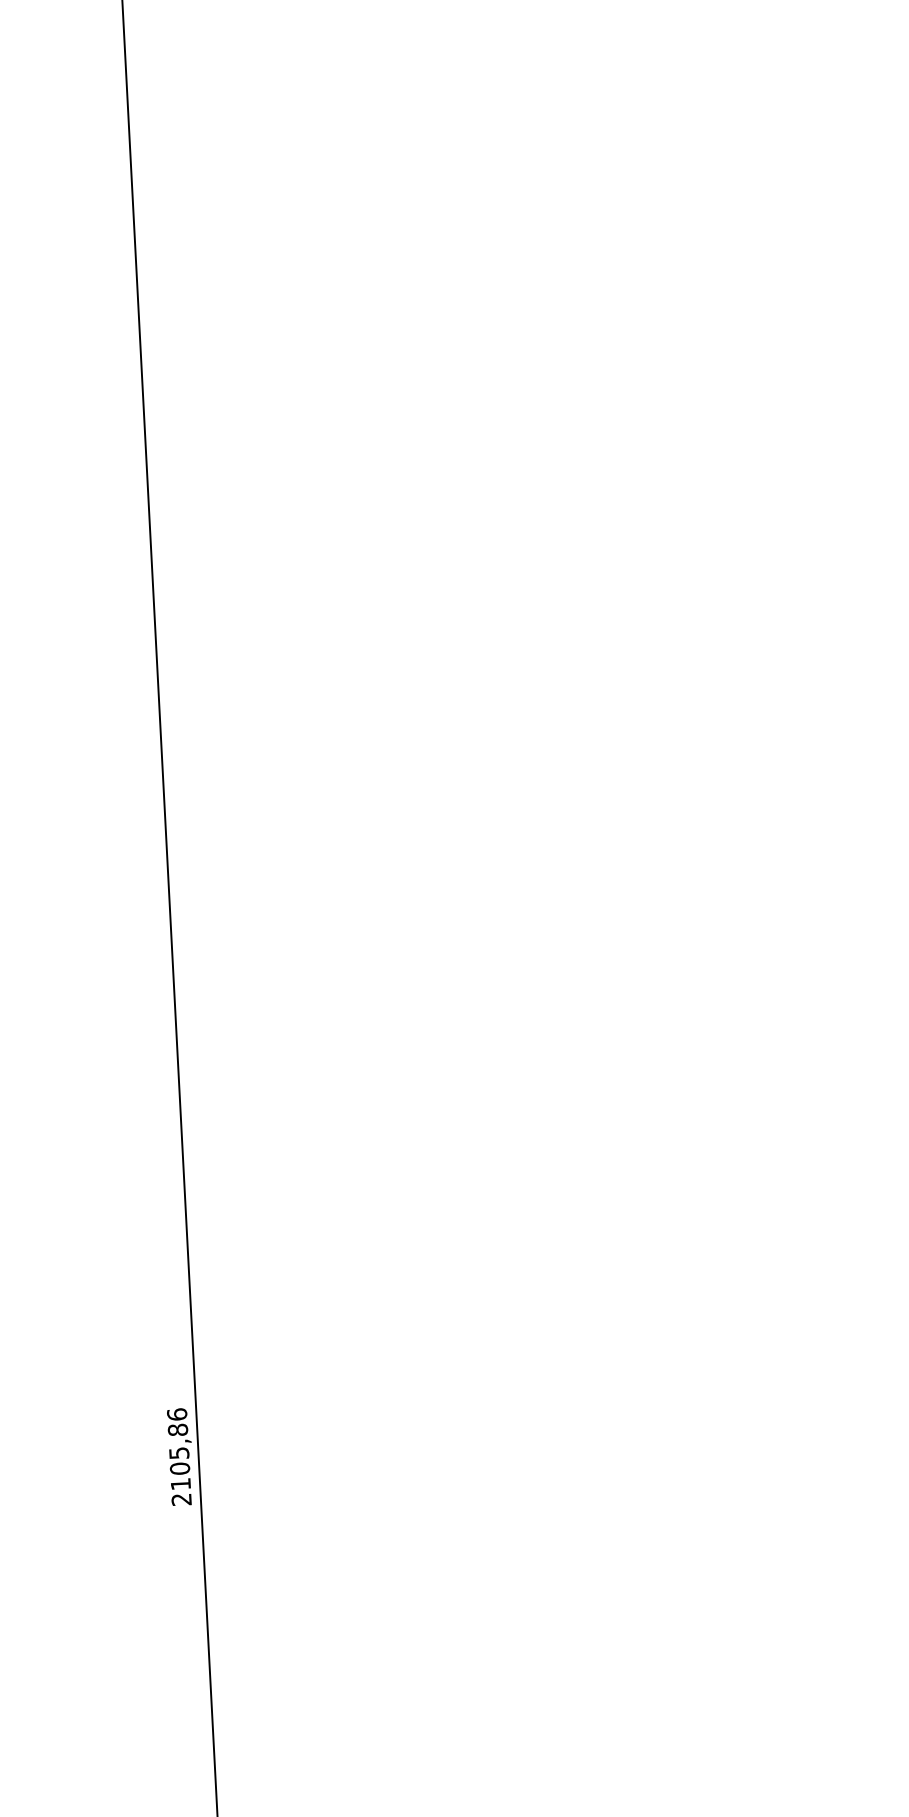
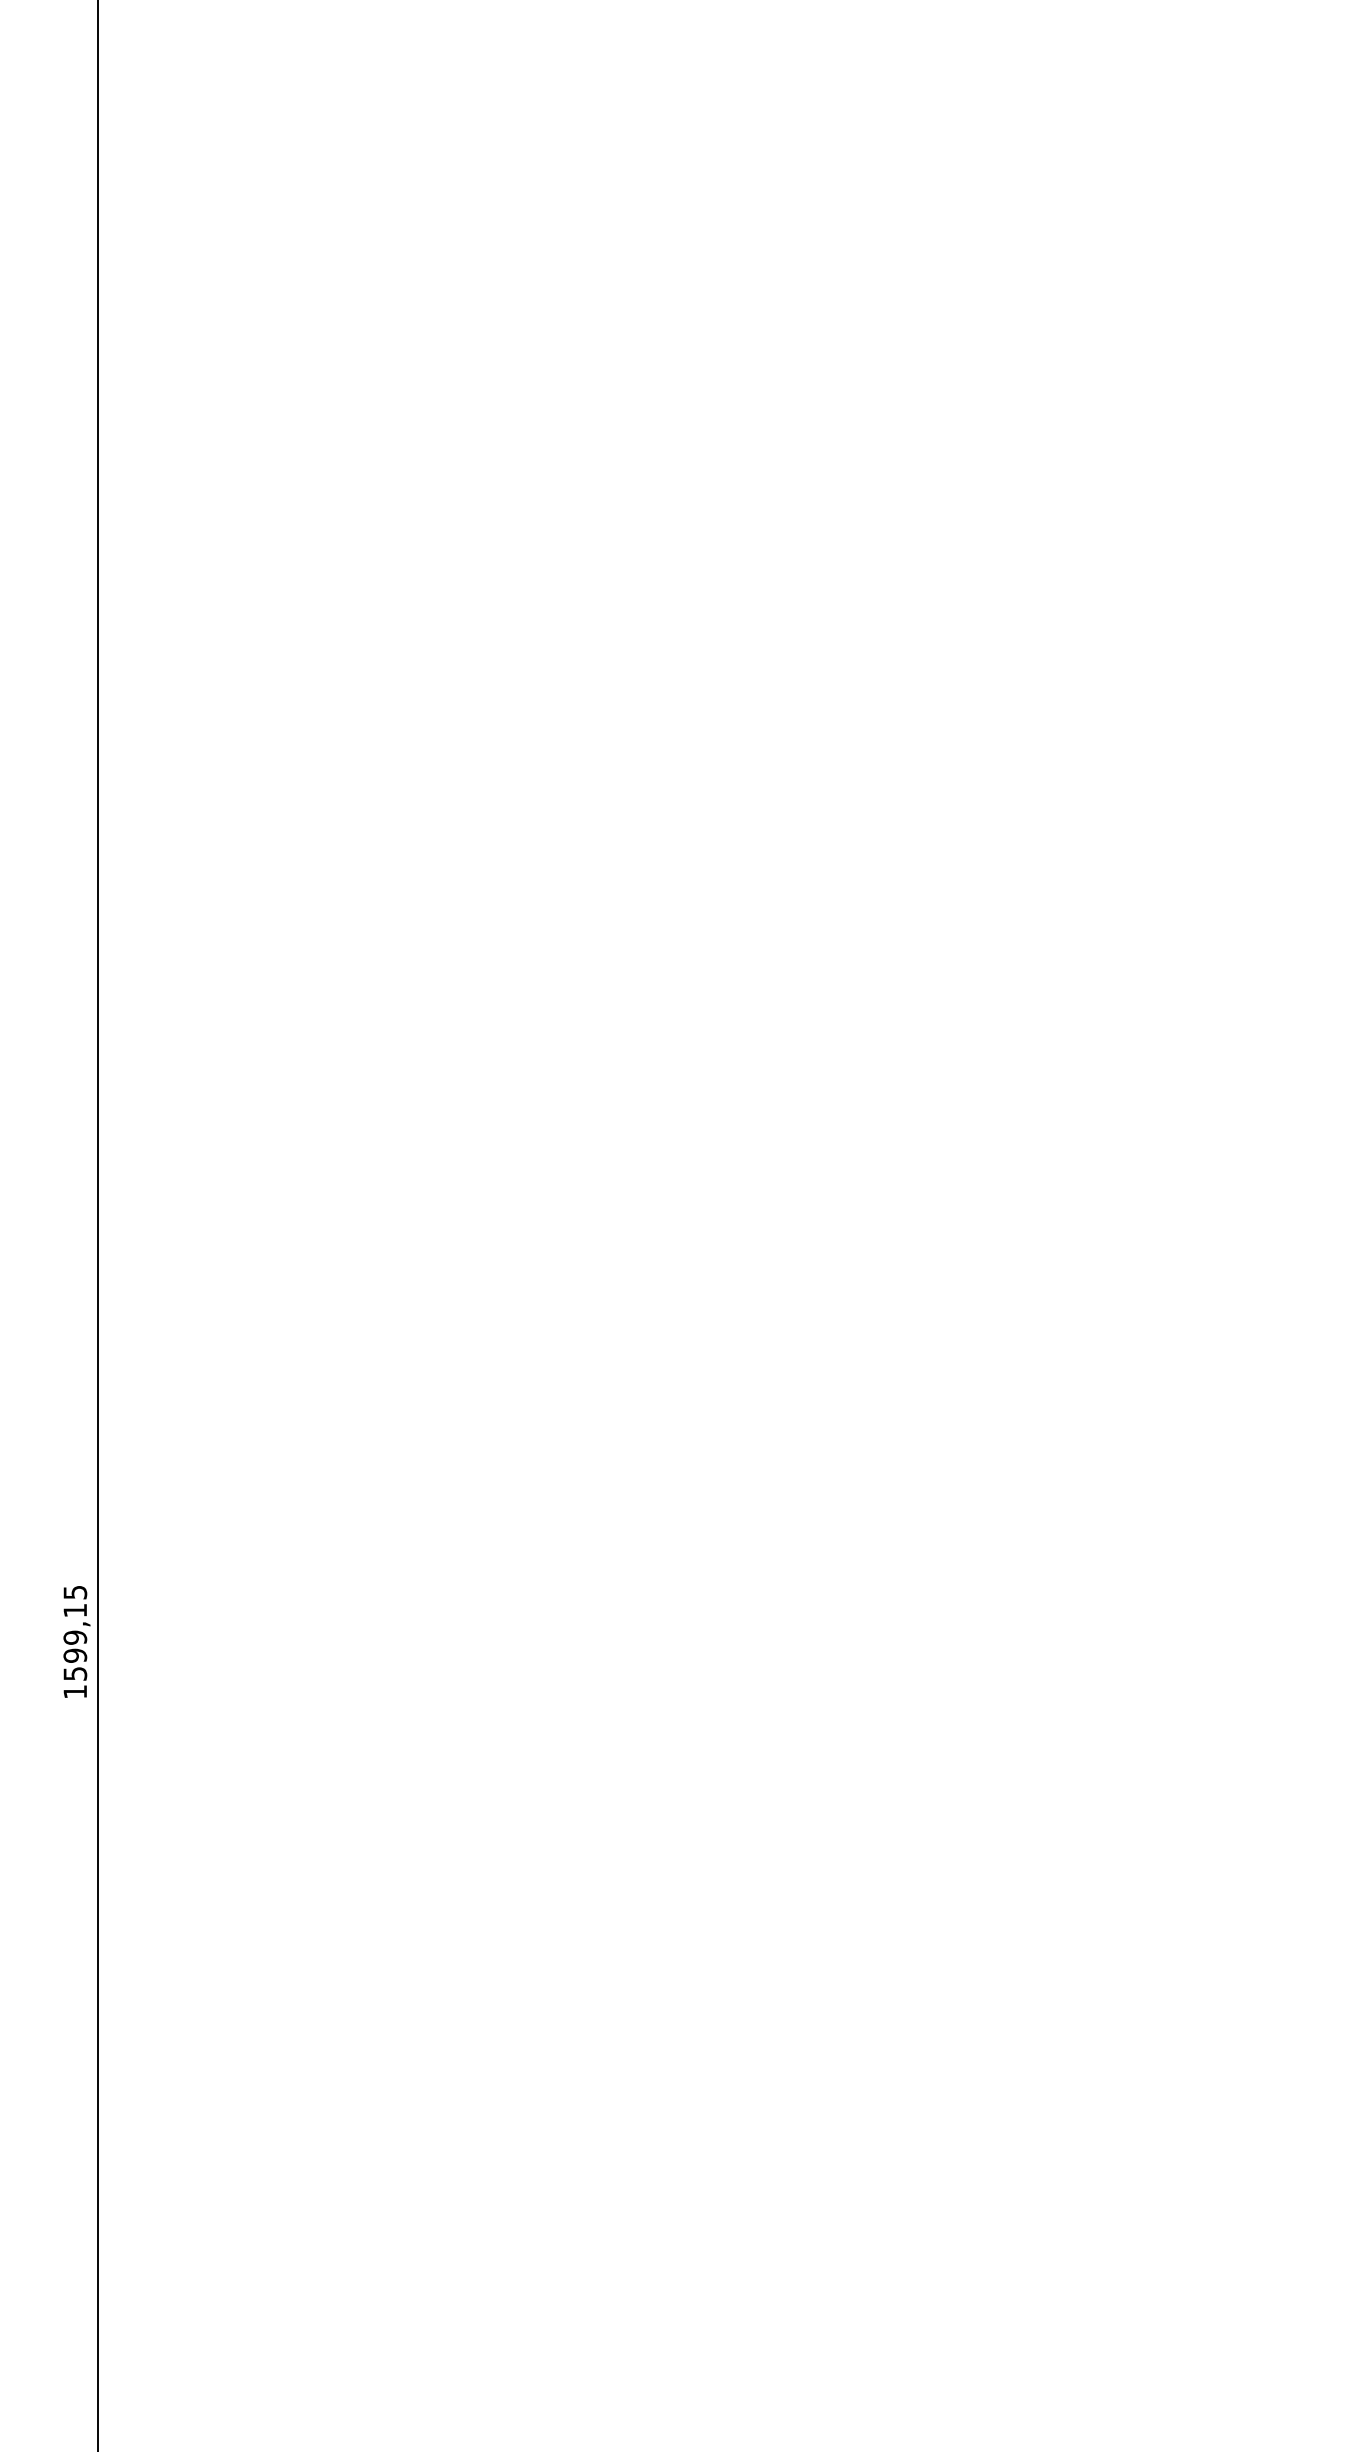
text: (179, 1456) -> (75, 1641), 2105,86 -> 1599,15

